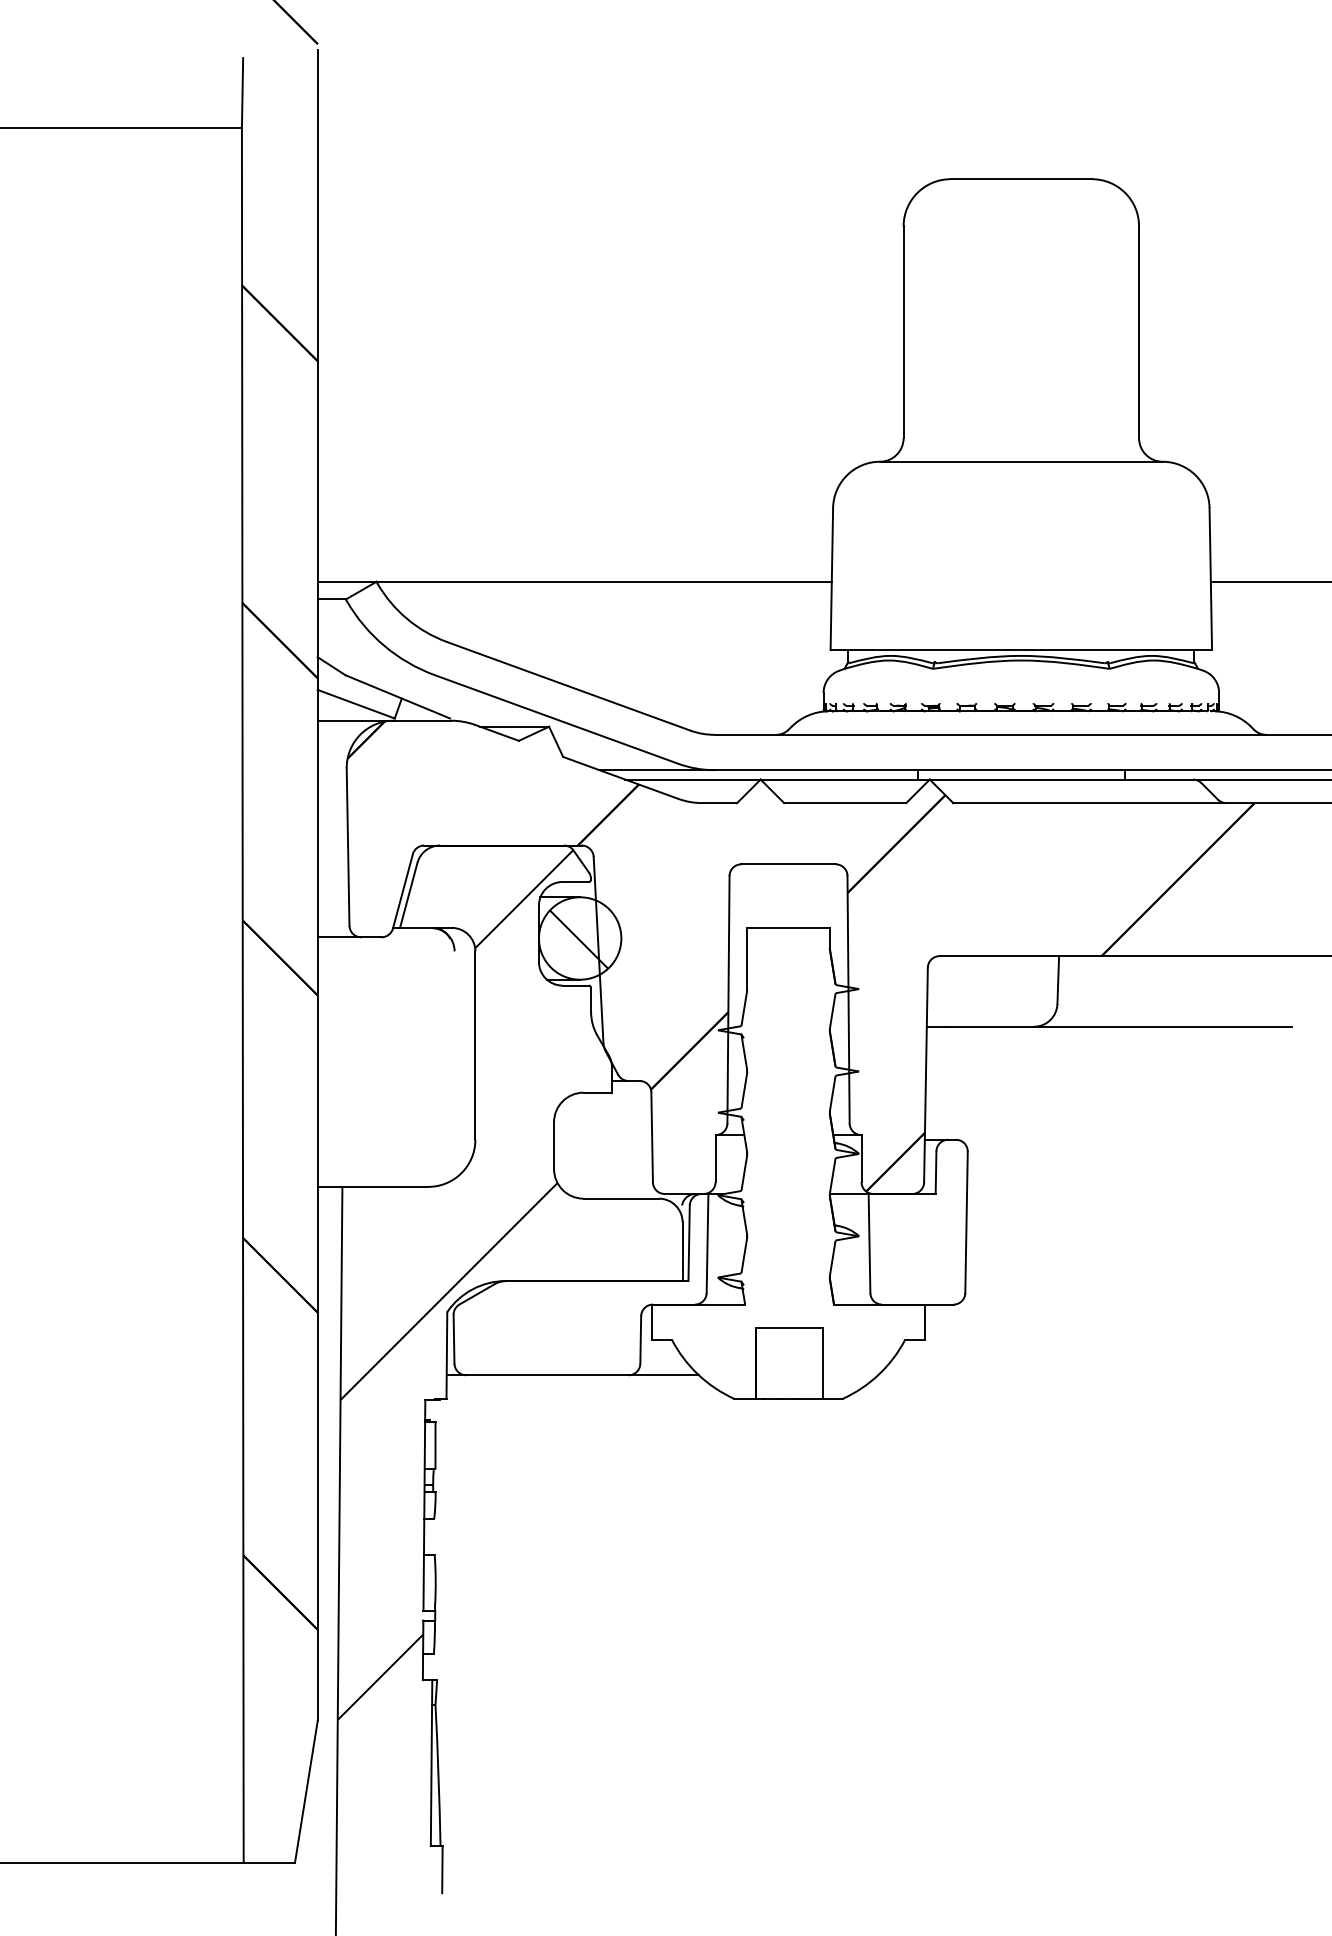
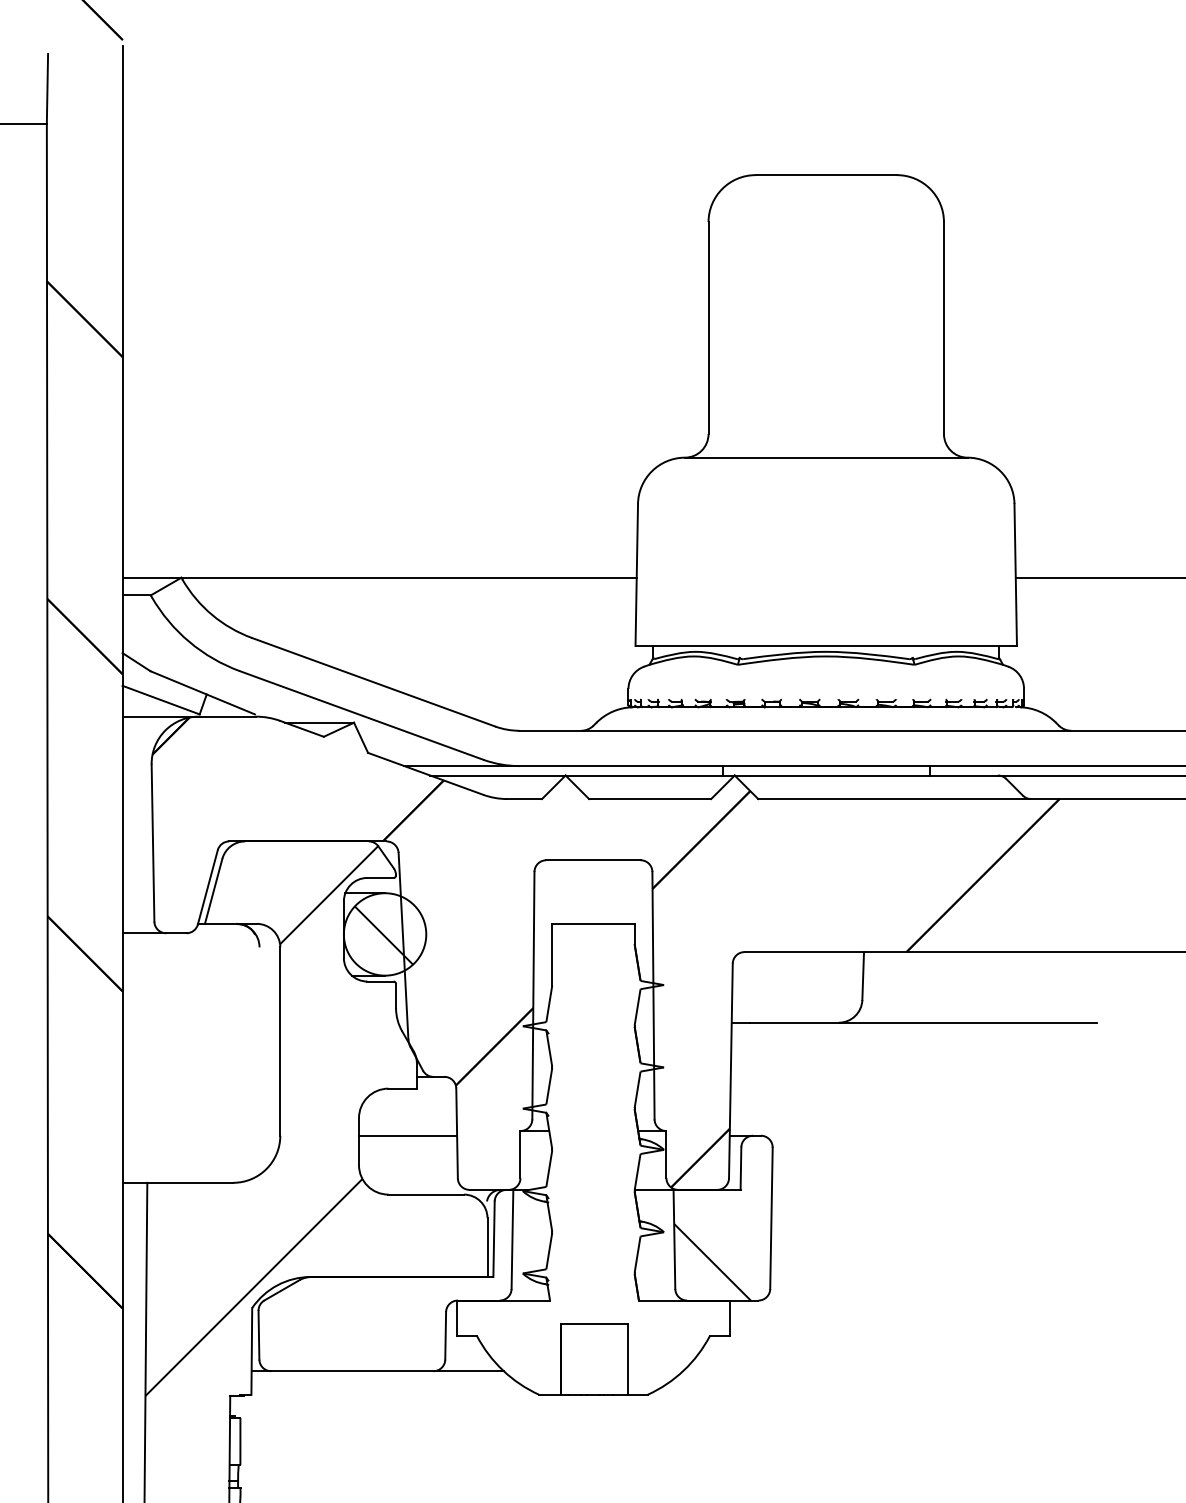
line: (603, 1139) -> (408, 1135), added
hatch: (907, 1265) -> (712, 1261), added

